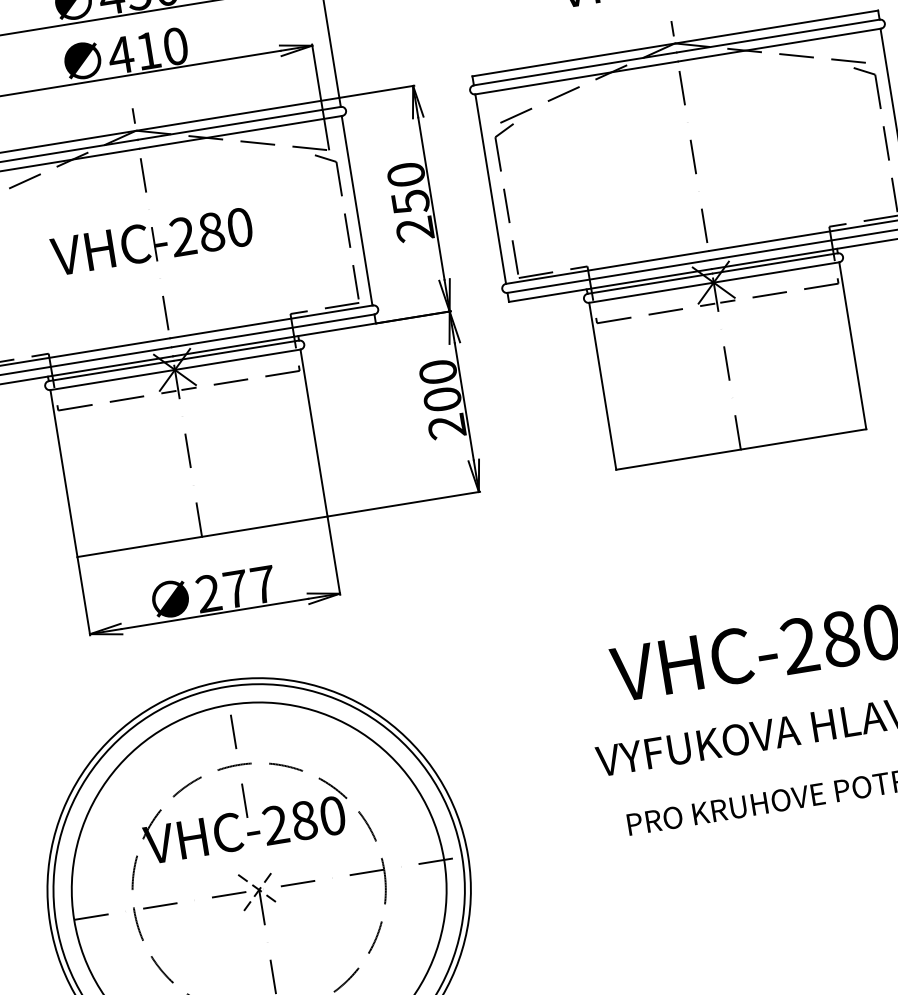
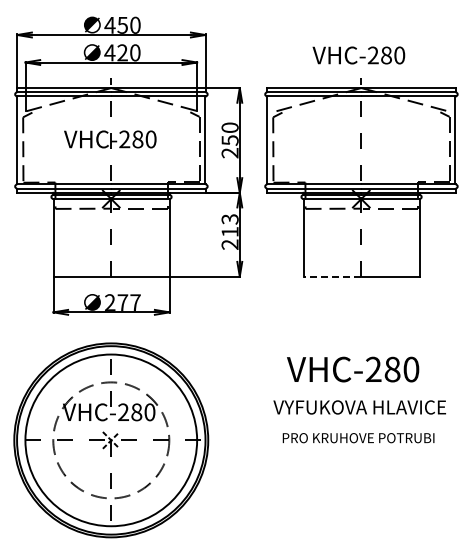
text: (147, 50) -> (122, 52), 410 -> 420
text: (438, 385) -> (229, 225), 200 -> 213
line: (678, 459) -> (332, 276), solid -> dashed

